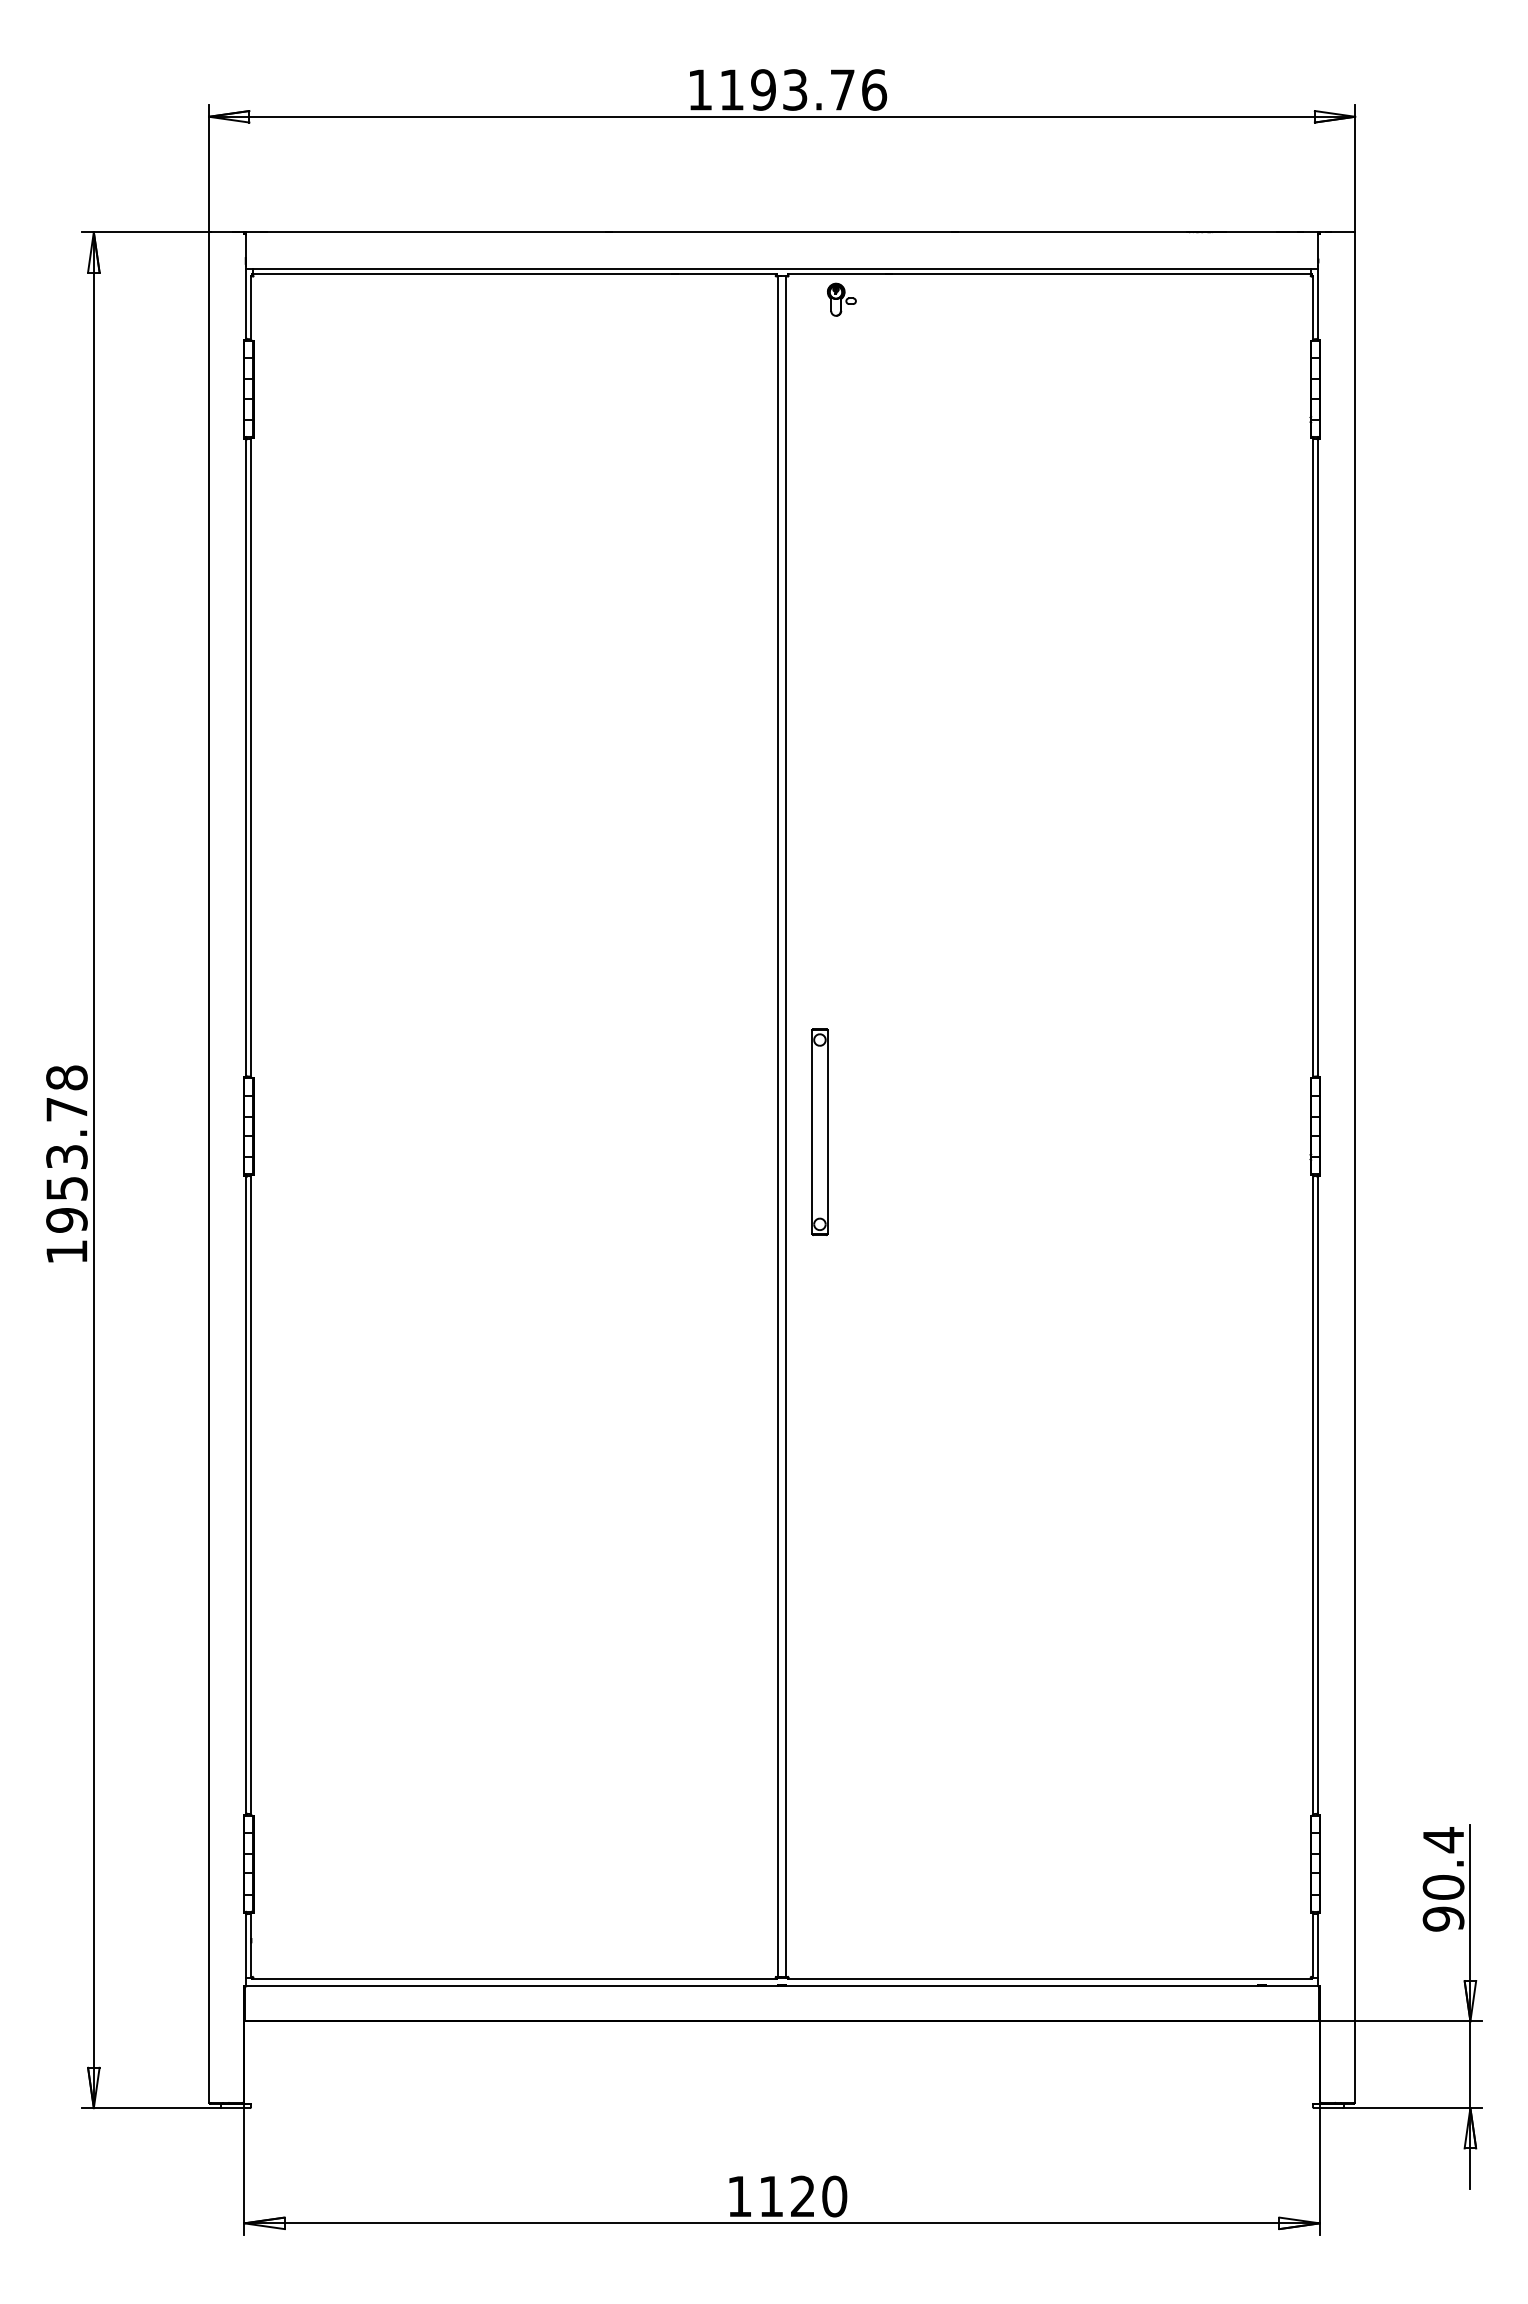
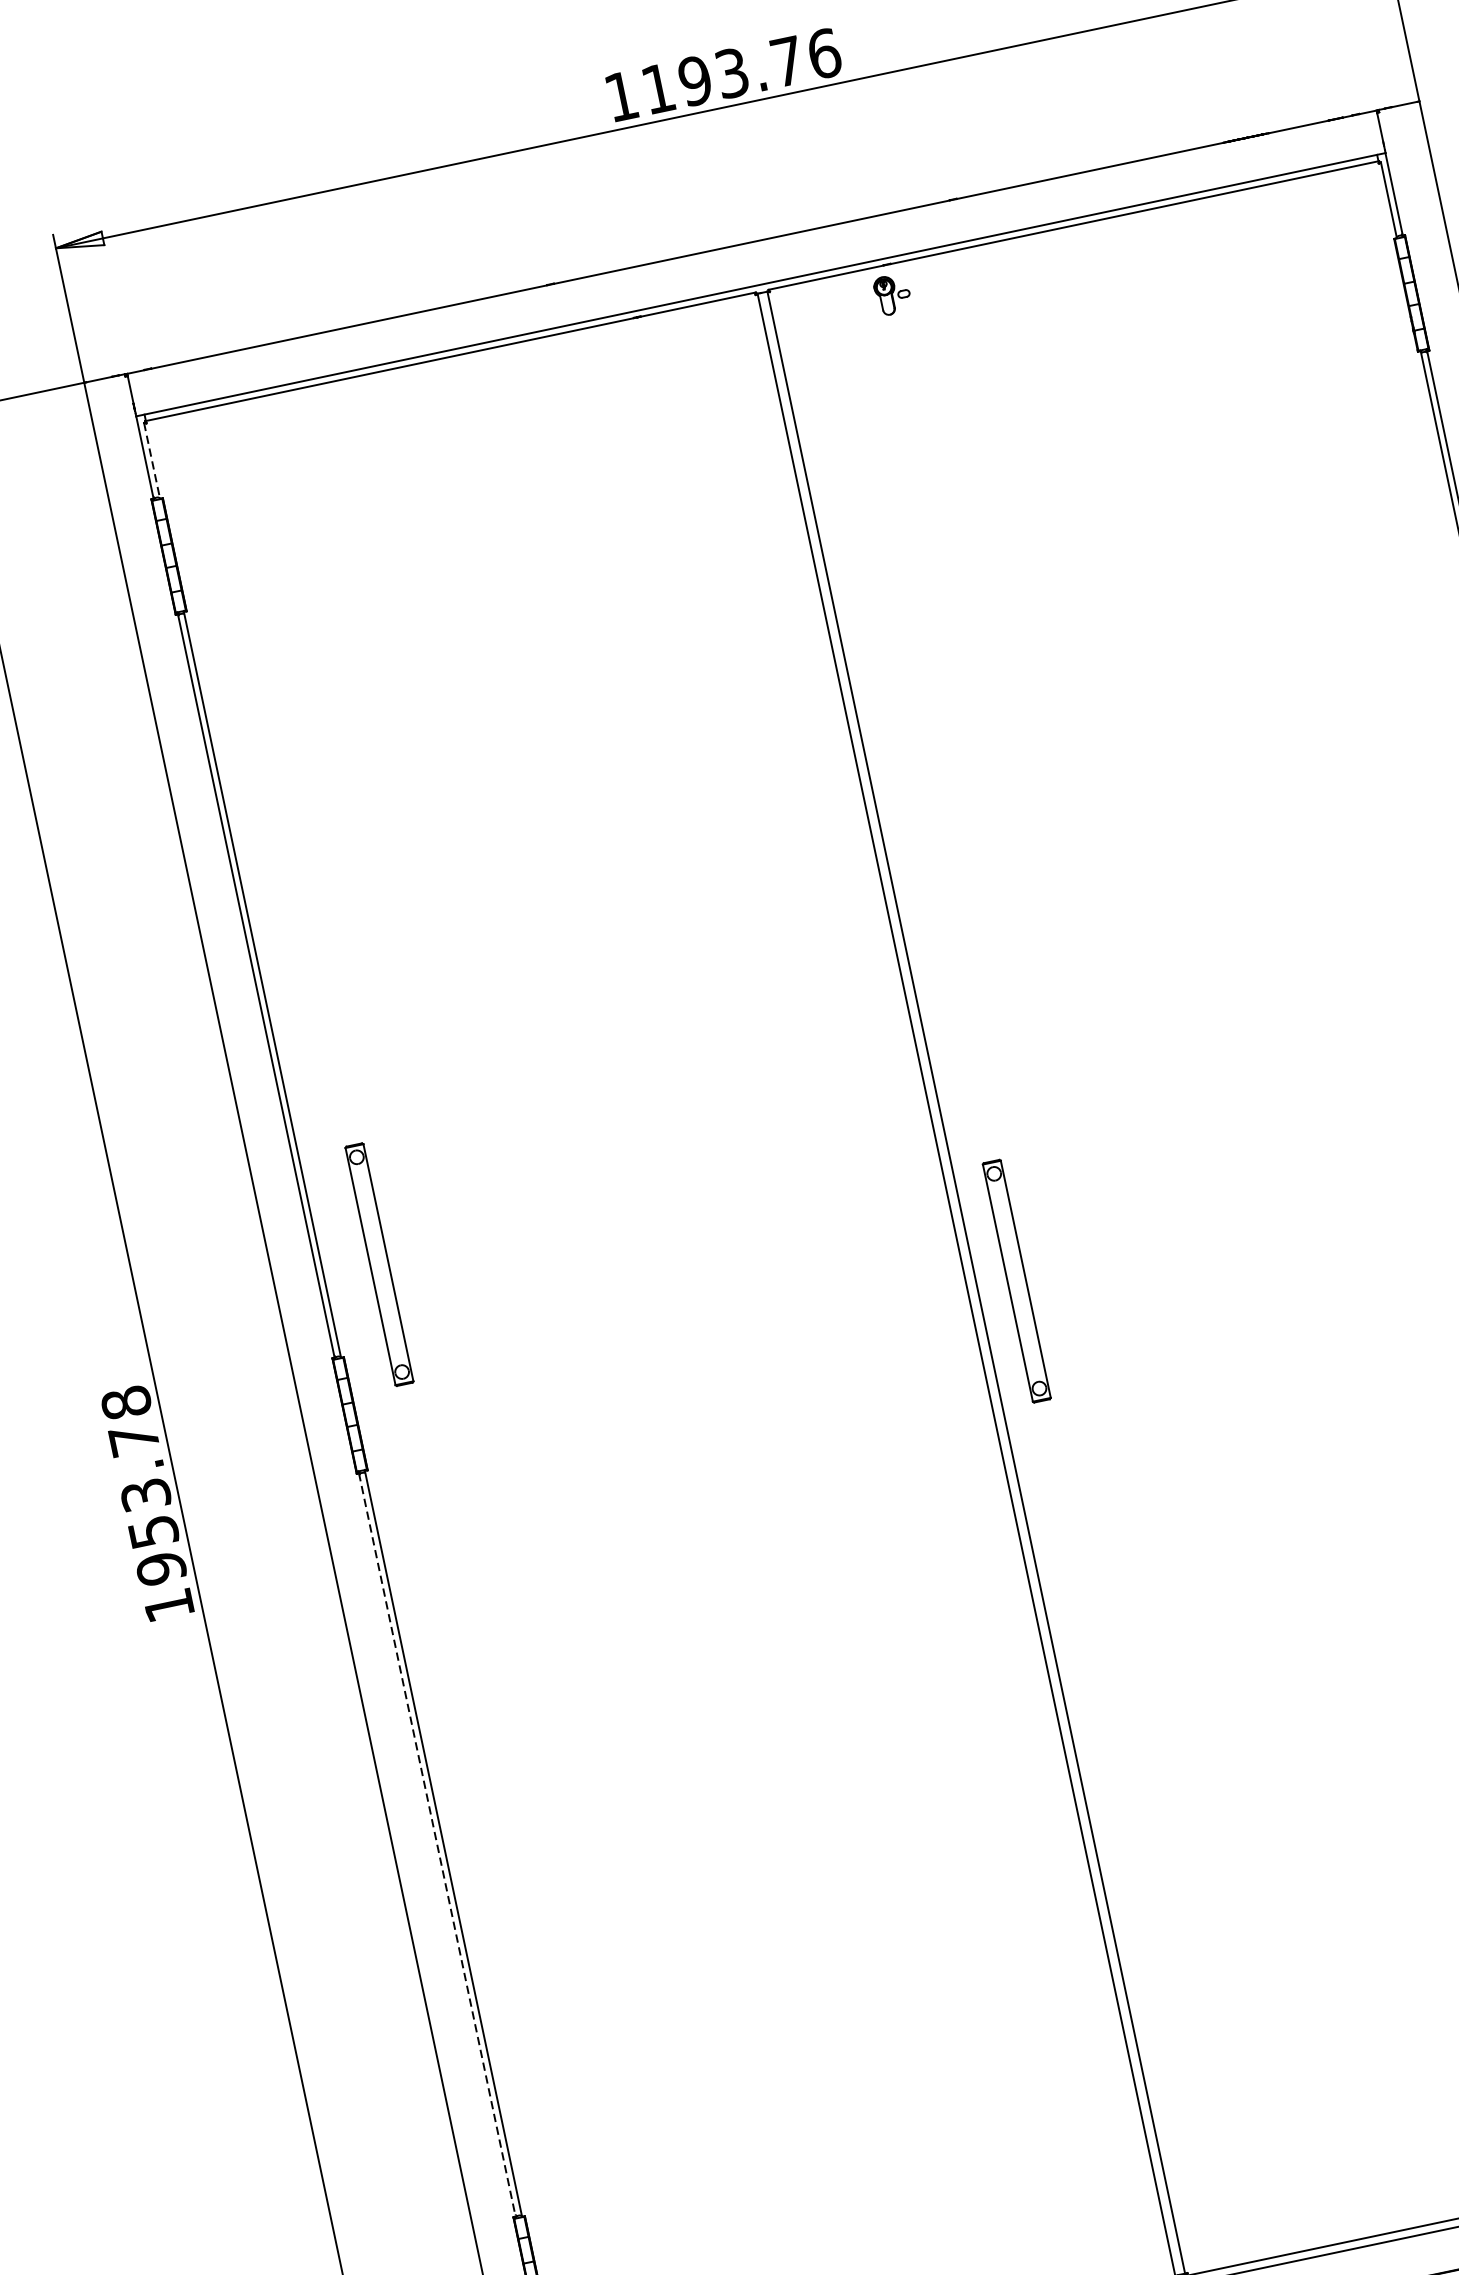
part: (841, 299) -> (892, 294), moved
line: (251, 308) -> (152, 461), solid -> dashed
part: (298, 1007) -> (378, 1263), added
line: (245, 1495) -> (436, 1845), solid -> dashed

